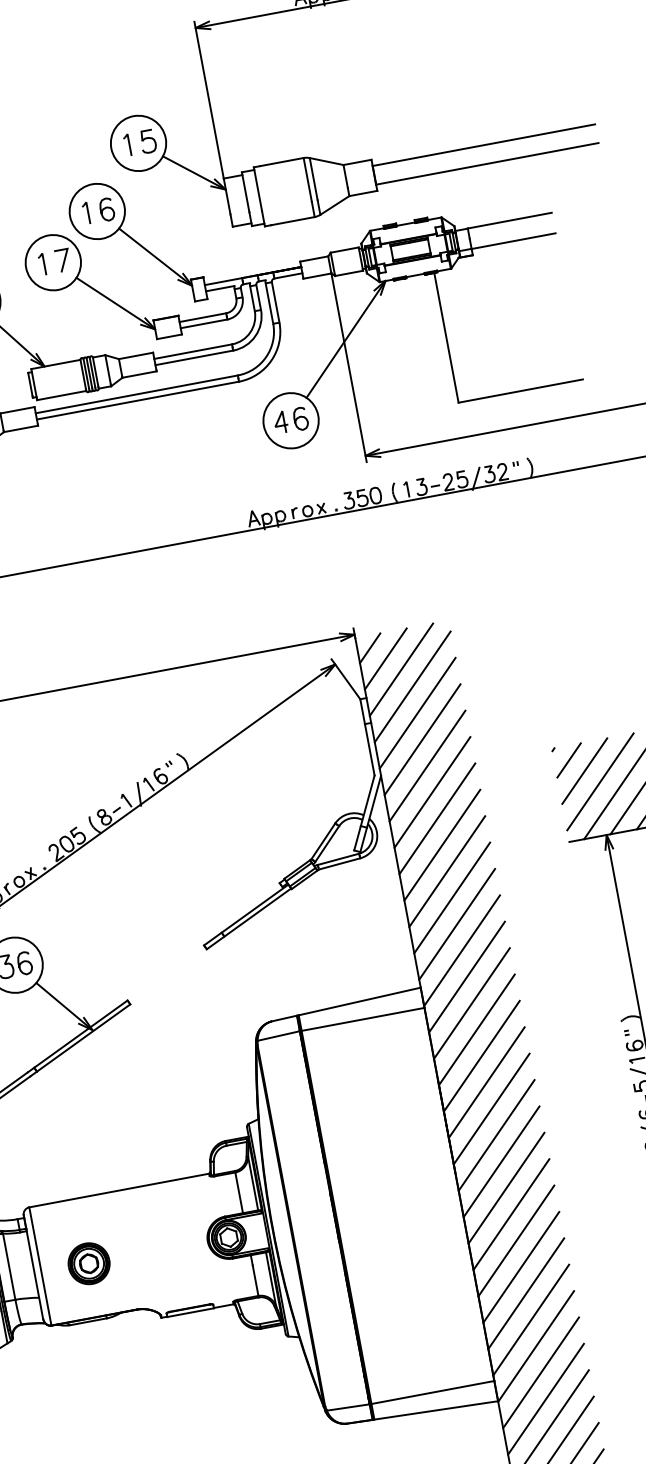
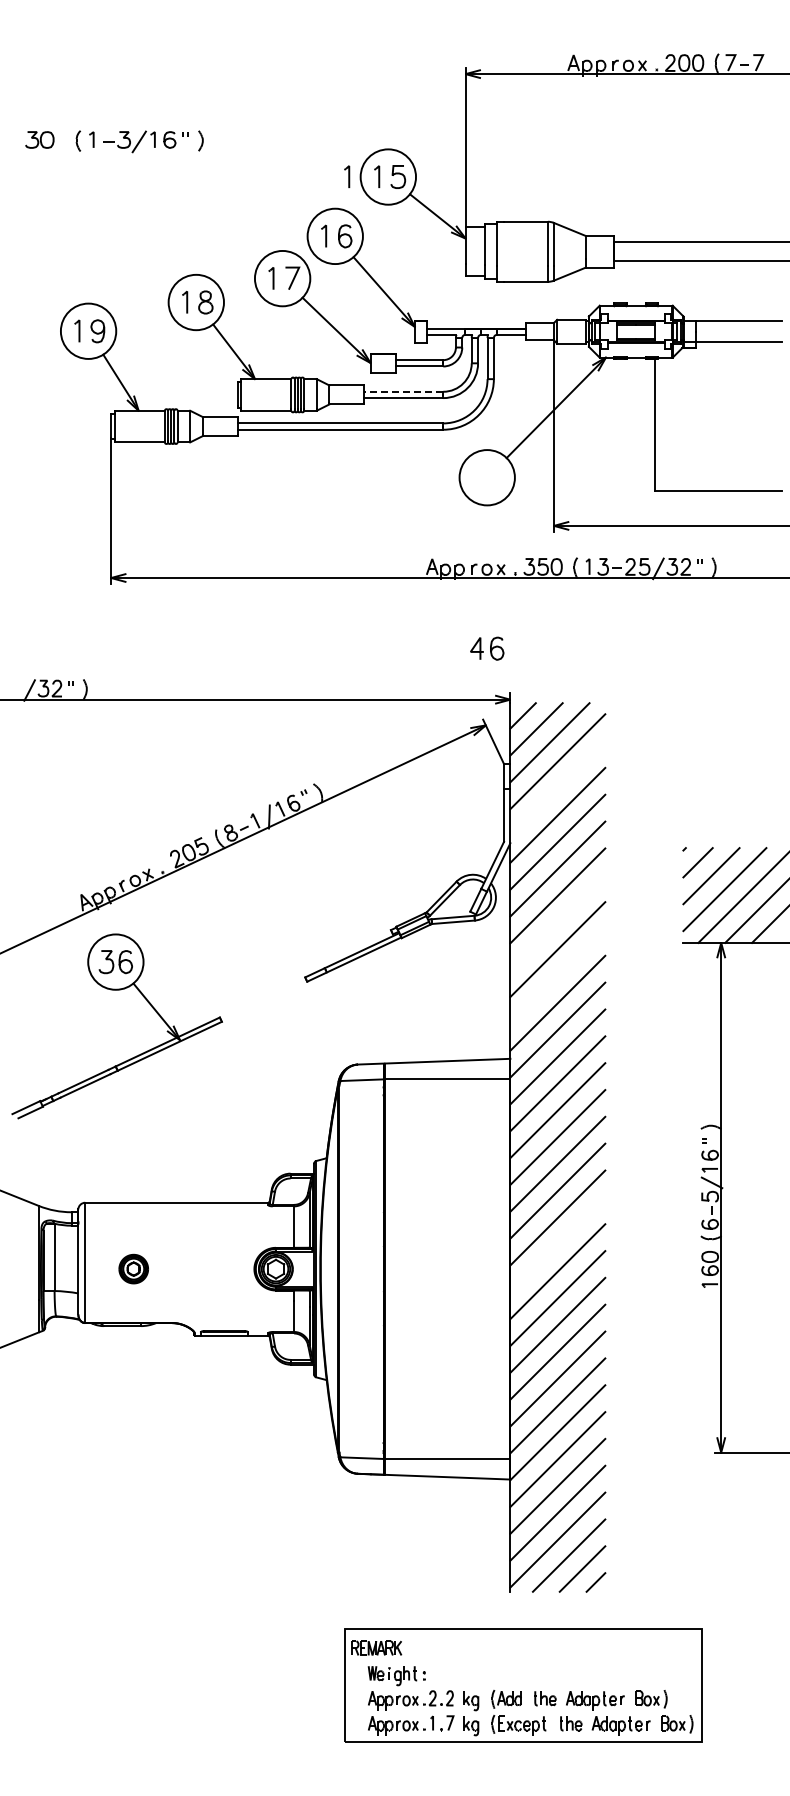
part: (98, 150) -> (347, 176), added
line: (192, 351) -> (403, 391), solid -> dashed
part: (291, 420) -> (487, 648), moved
line: (417, 713) -> (557, 788), removed
line: (441, 845) -> (557, 922), removed
line: (451, 897) -> (557, 975), removed
line: (501, 1161) -> (557, 1244), removed
part: (88, 1263) -> (133, 1268), size x0.7

